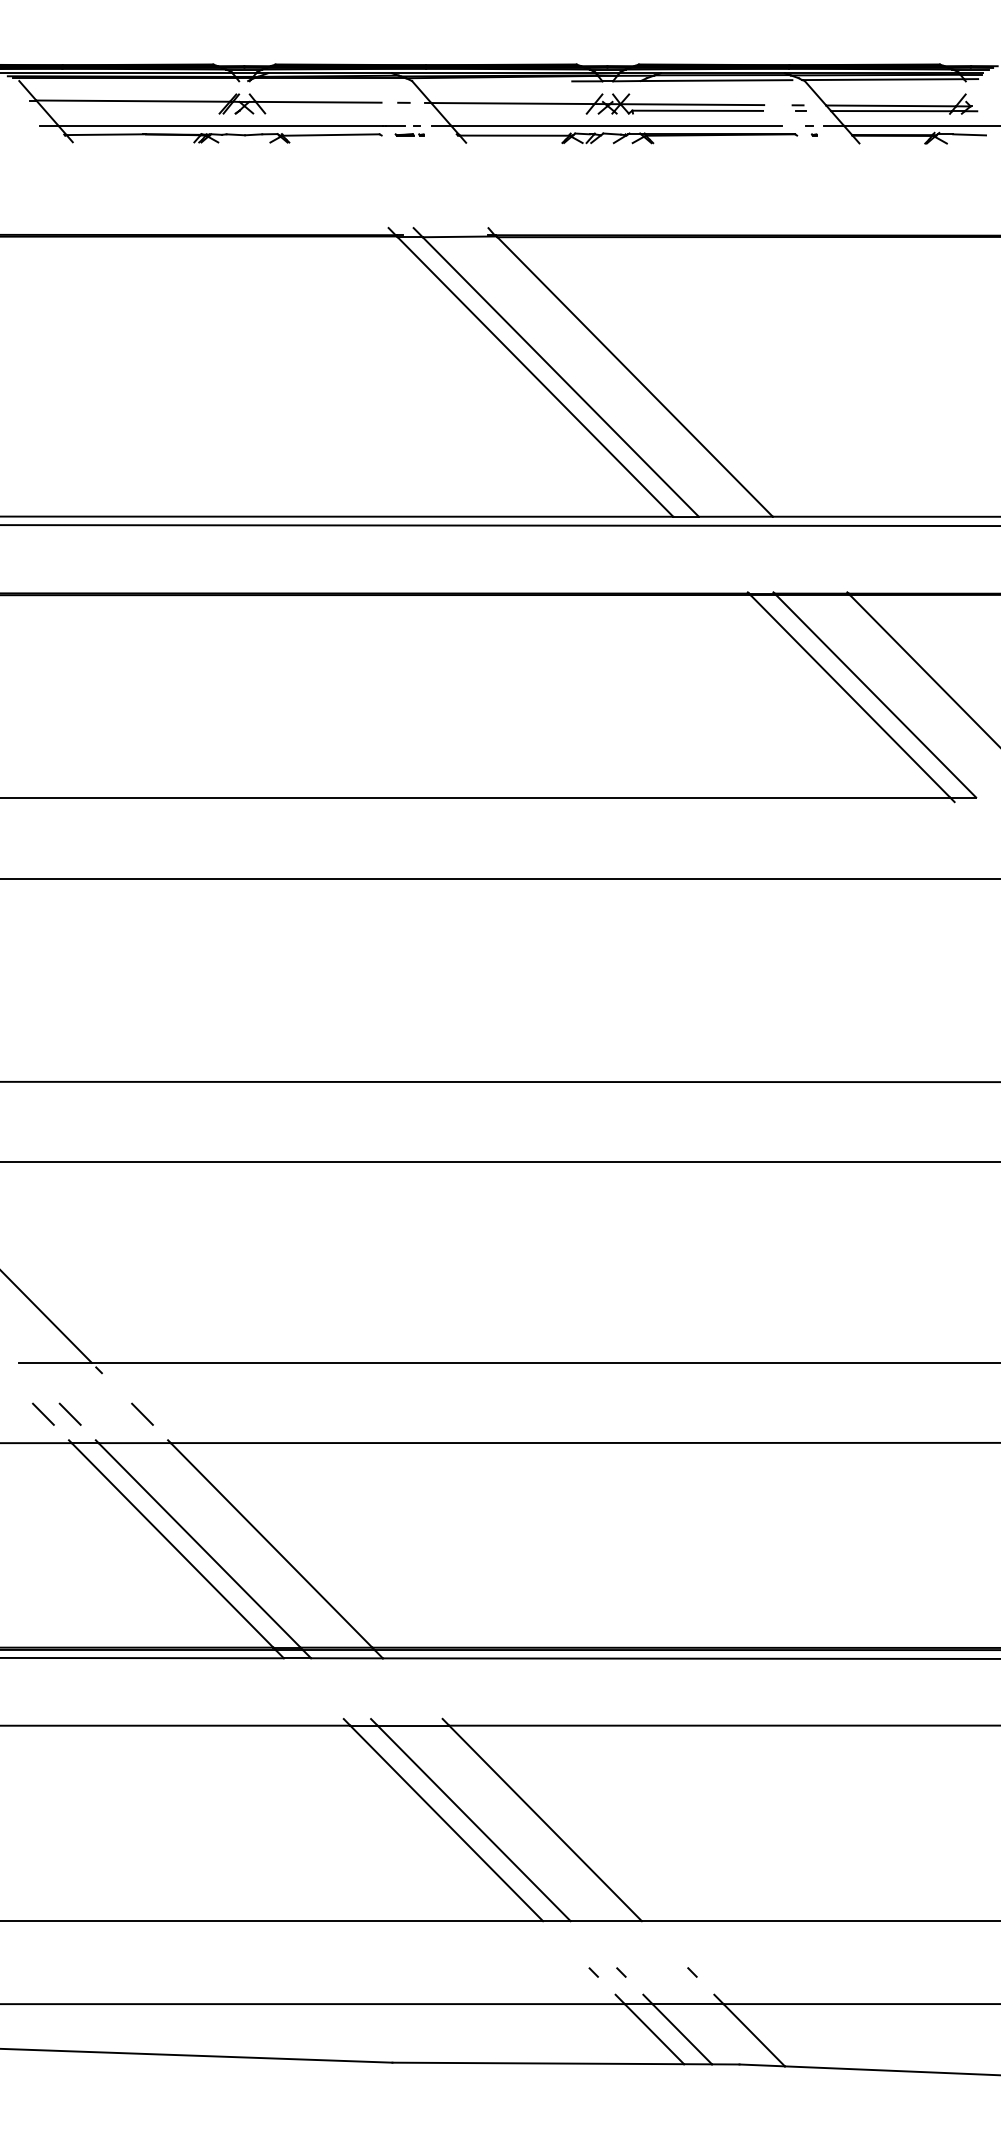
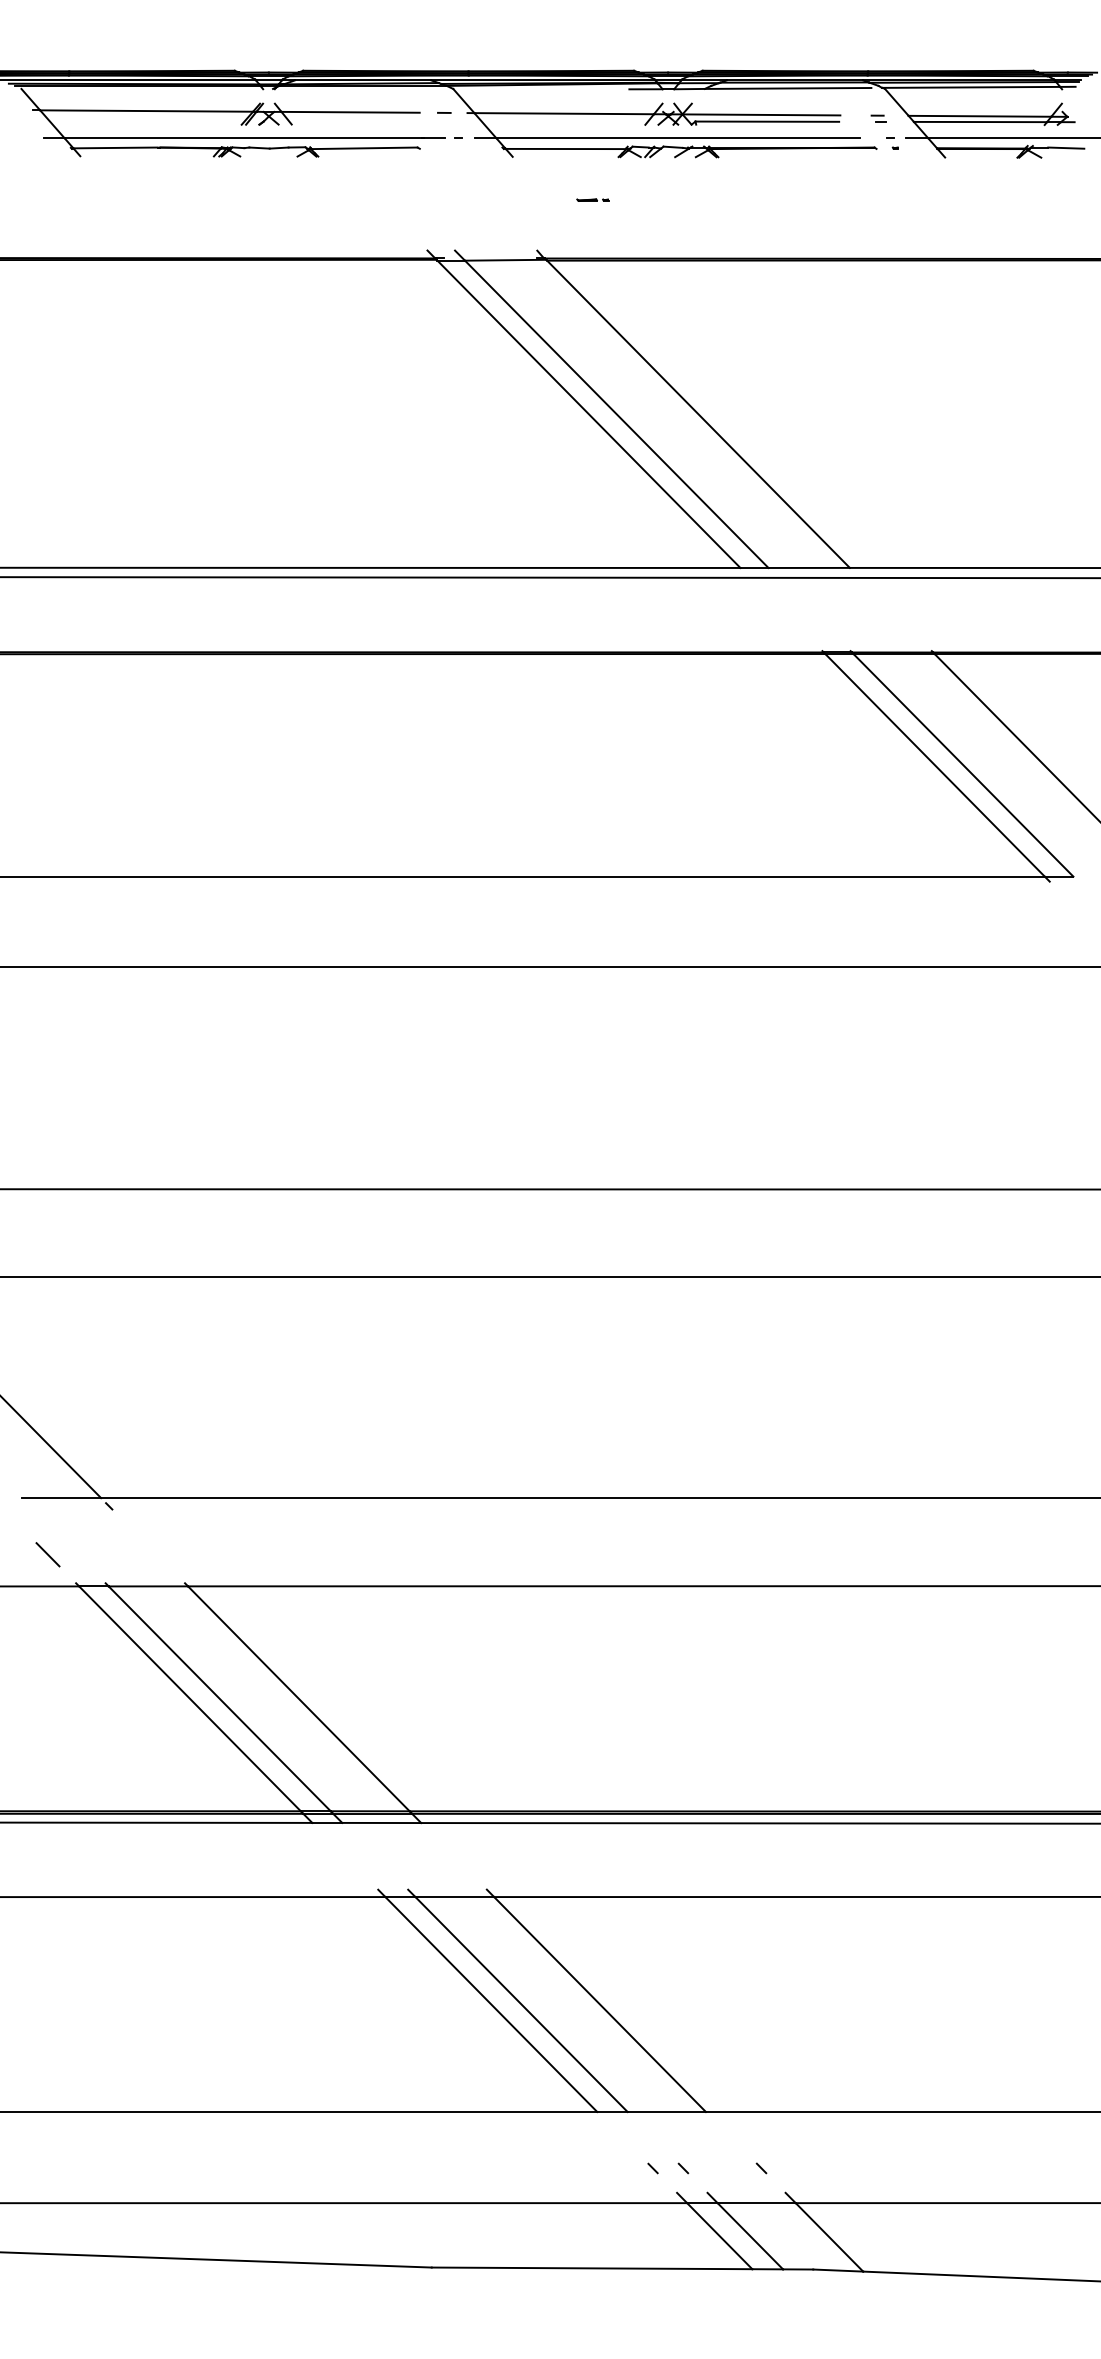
line: (409, 134) -> (592, 199), moved
line: (70, 1414) -> (77, 1554), removed
line: (142, 1414) -> (156, 1554), removed

